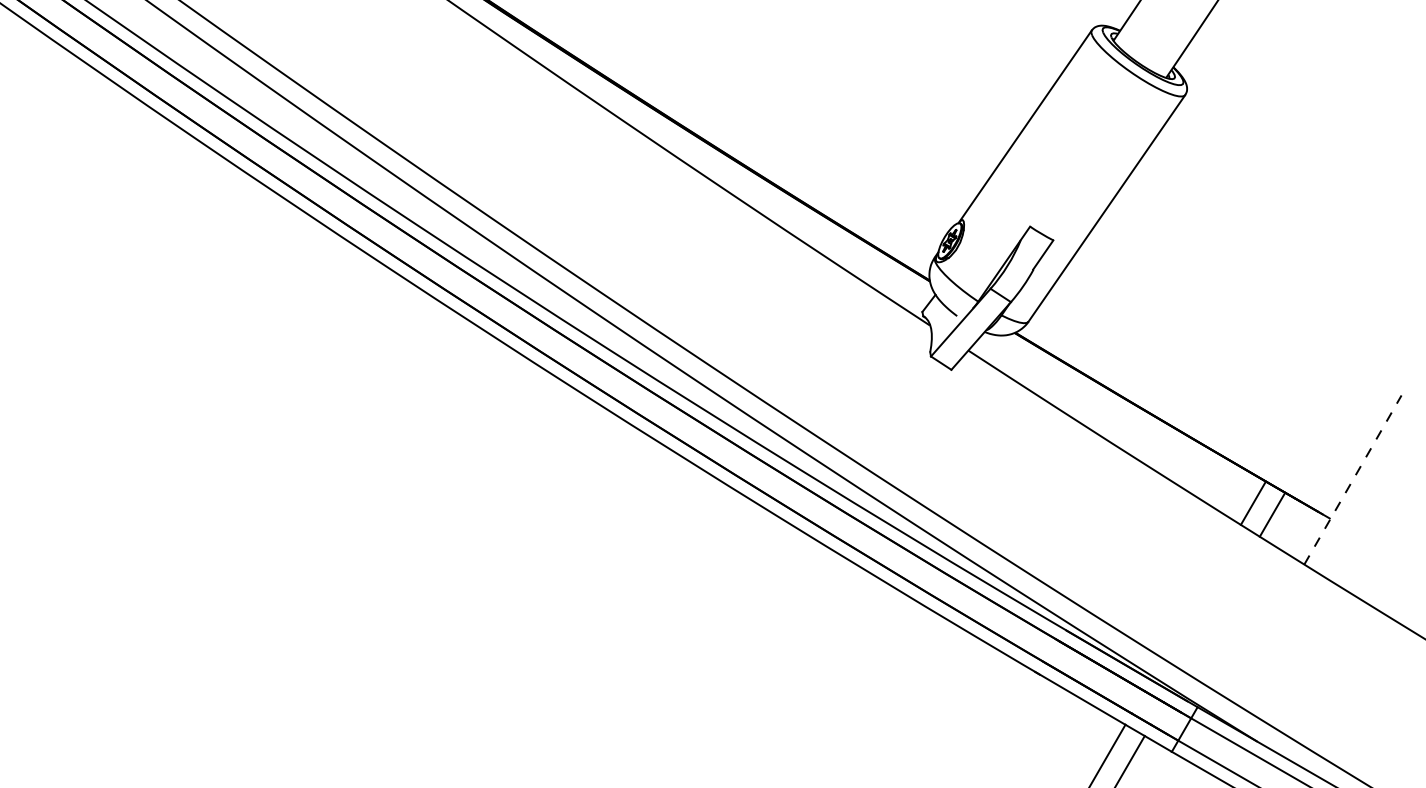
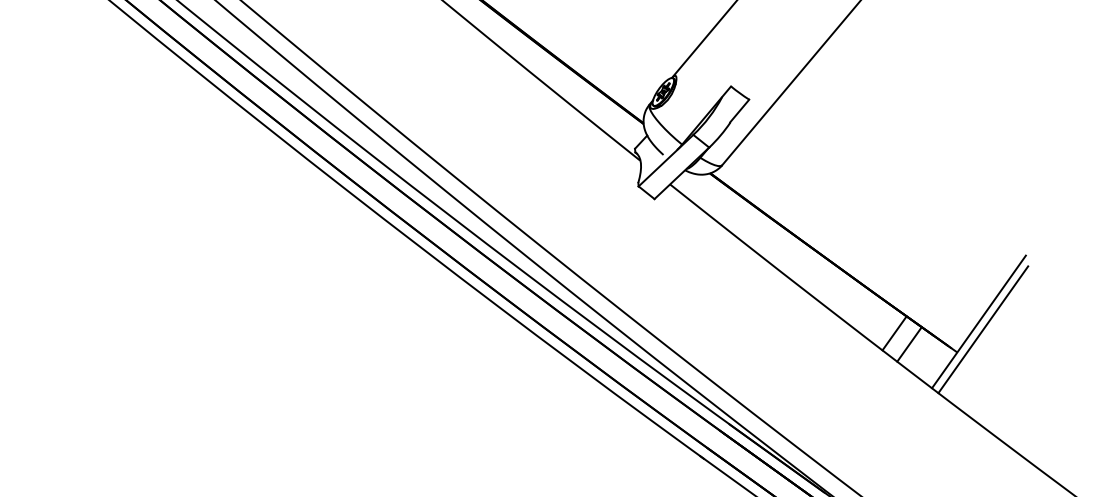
line: (1353, 479) -> (979, 321), dashed -> solid
line: (1358, 488) -> (982, 329), added

